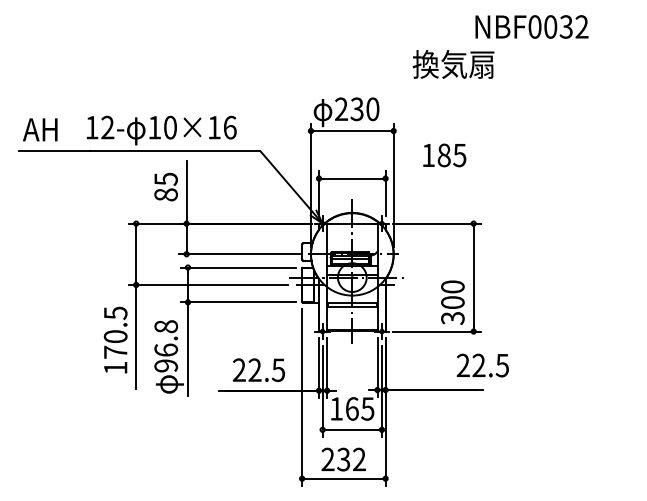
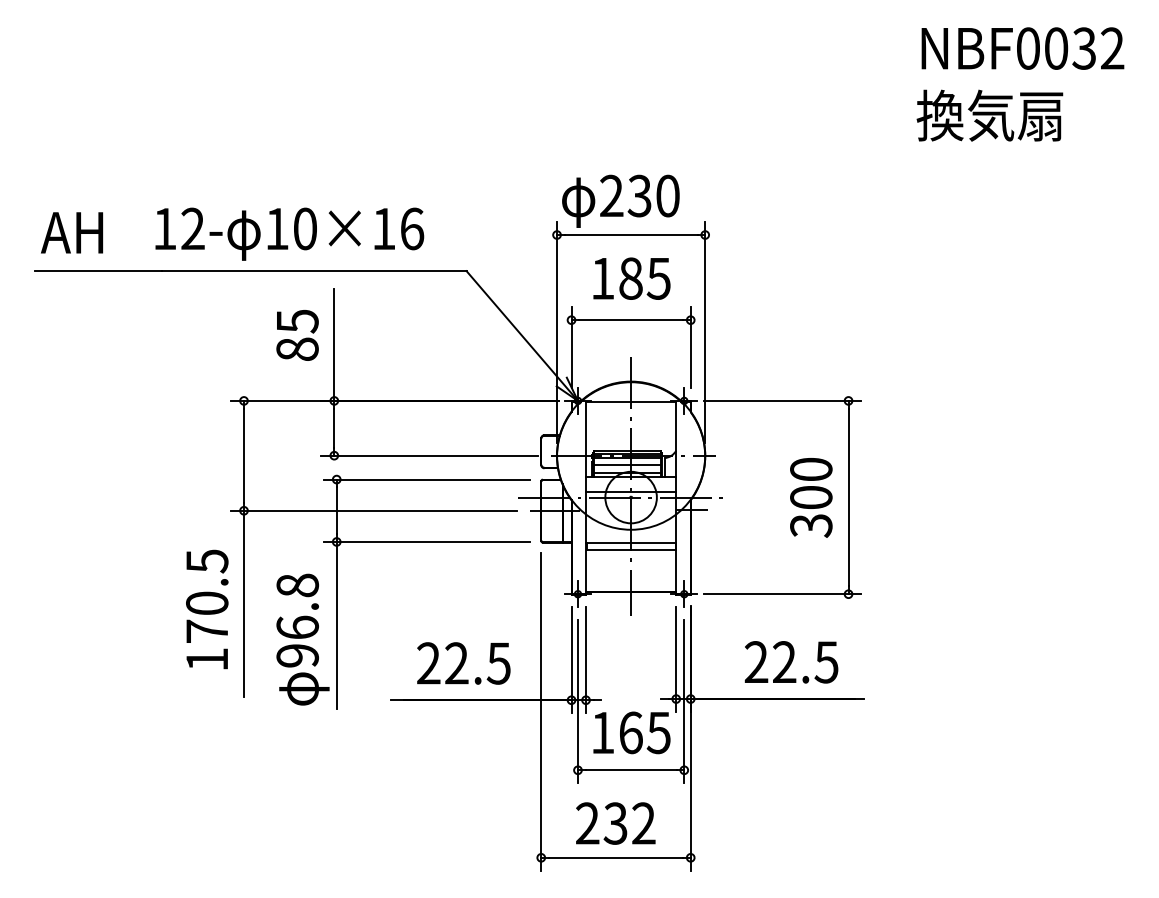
text: (531, 26) -> (1022, 47), moved
text: (453, 64) -> (989, 115), moved
text: (444, 155) -> (631, 278), moved
text: (452, 302) -> (810, 497), moved
text: (482, 365) -> (790, 662), moved

